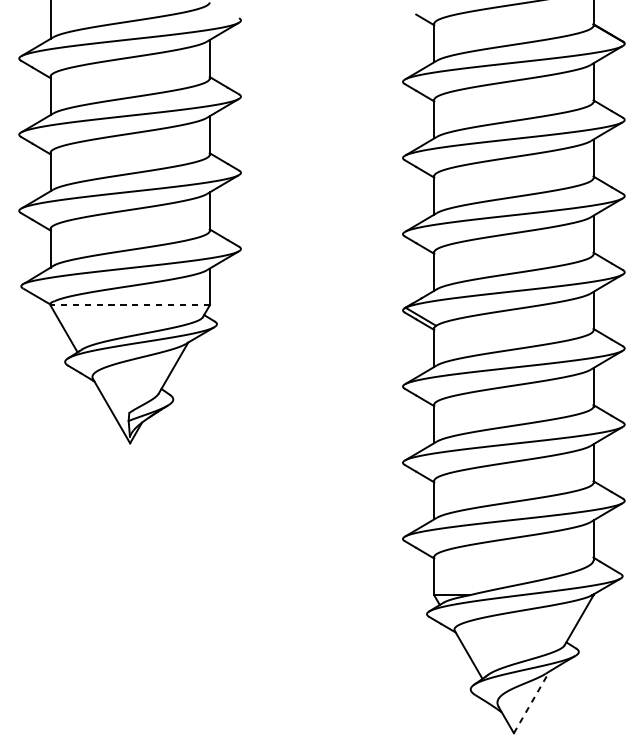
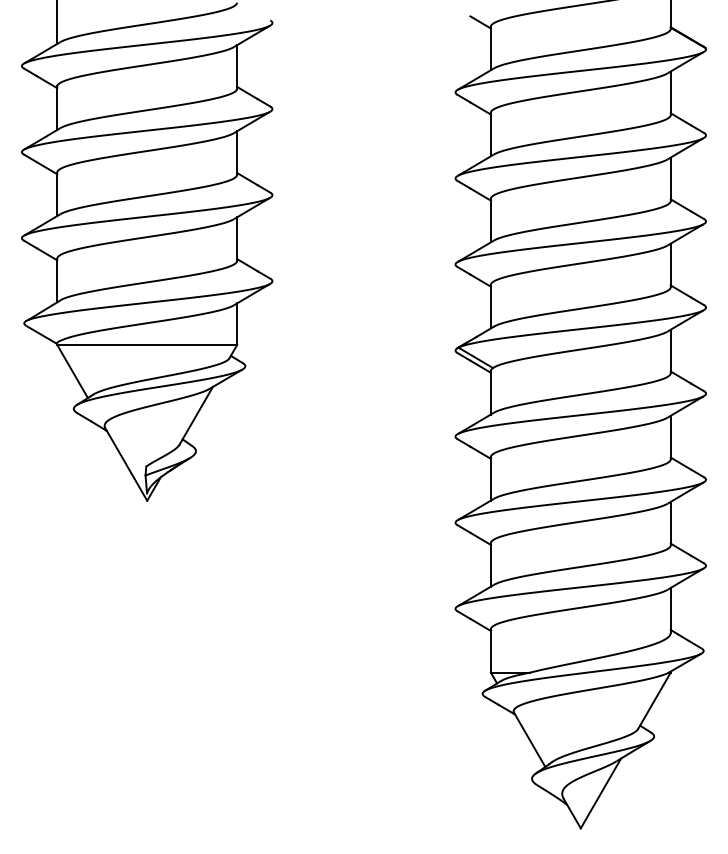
line: (130, 305) -> (147, 345), dashed -> solid
line: (532, 702) -> (601, 793), dashed -> solid

